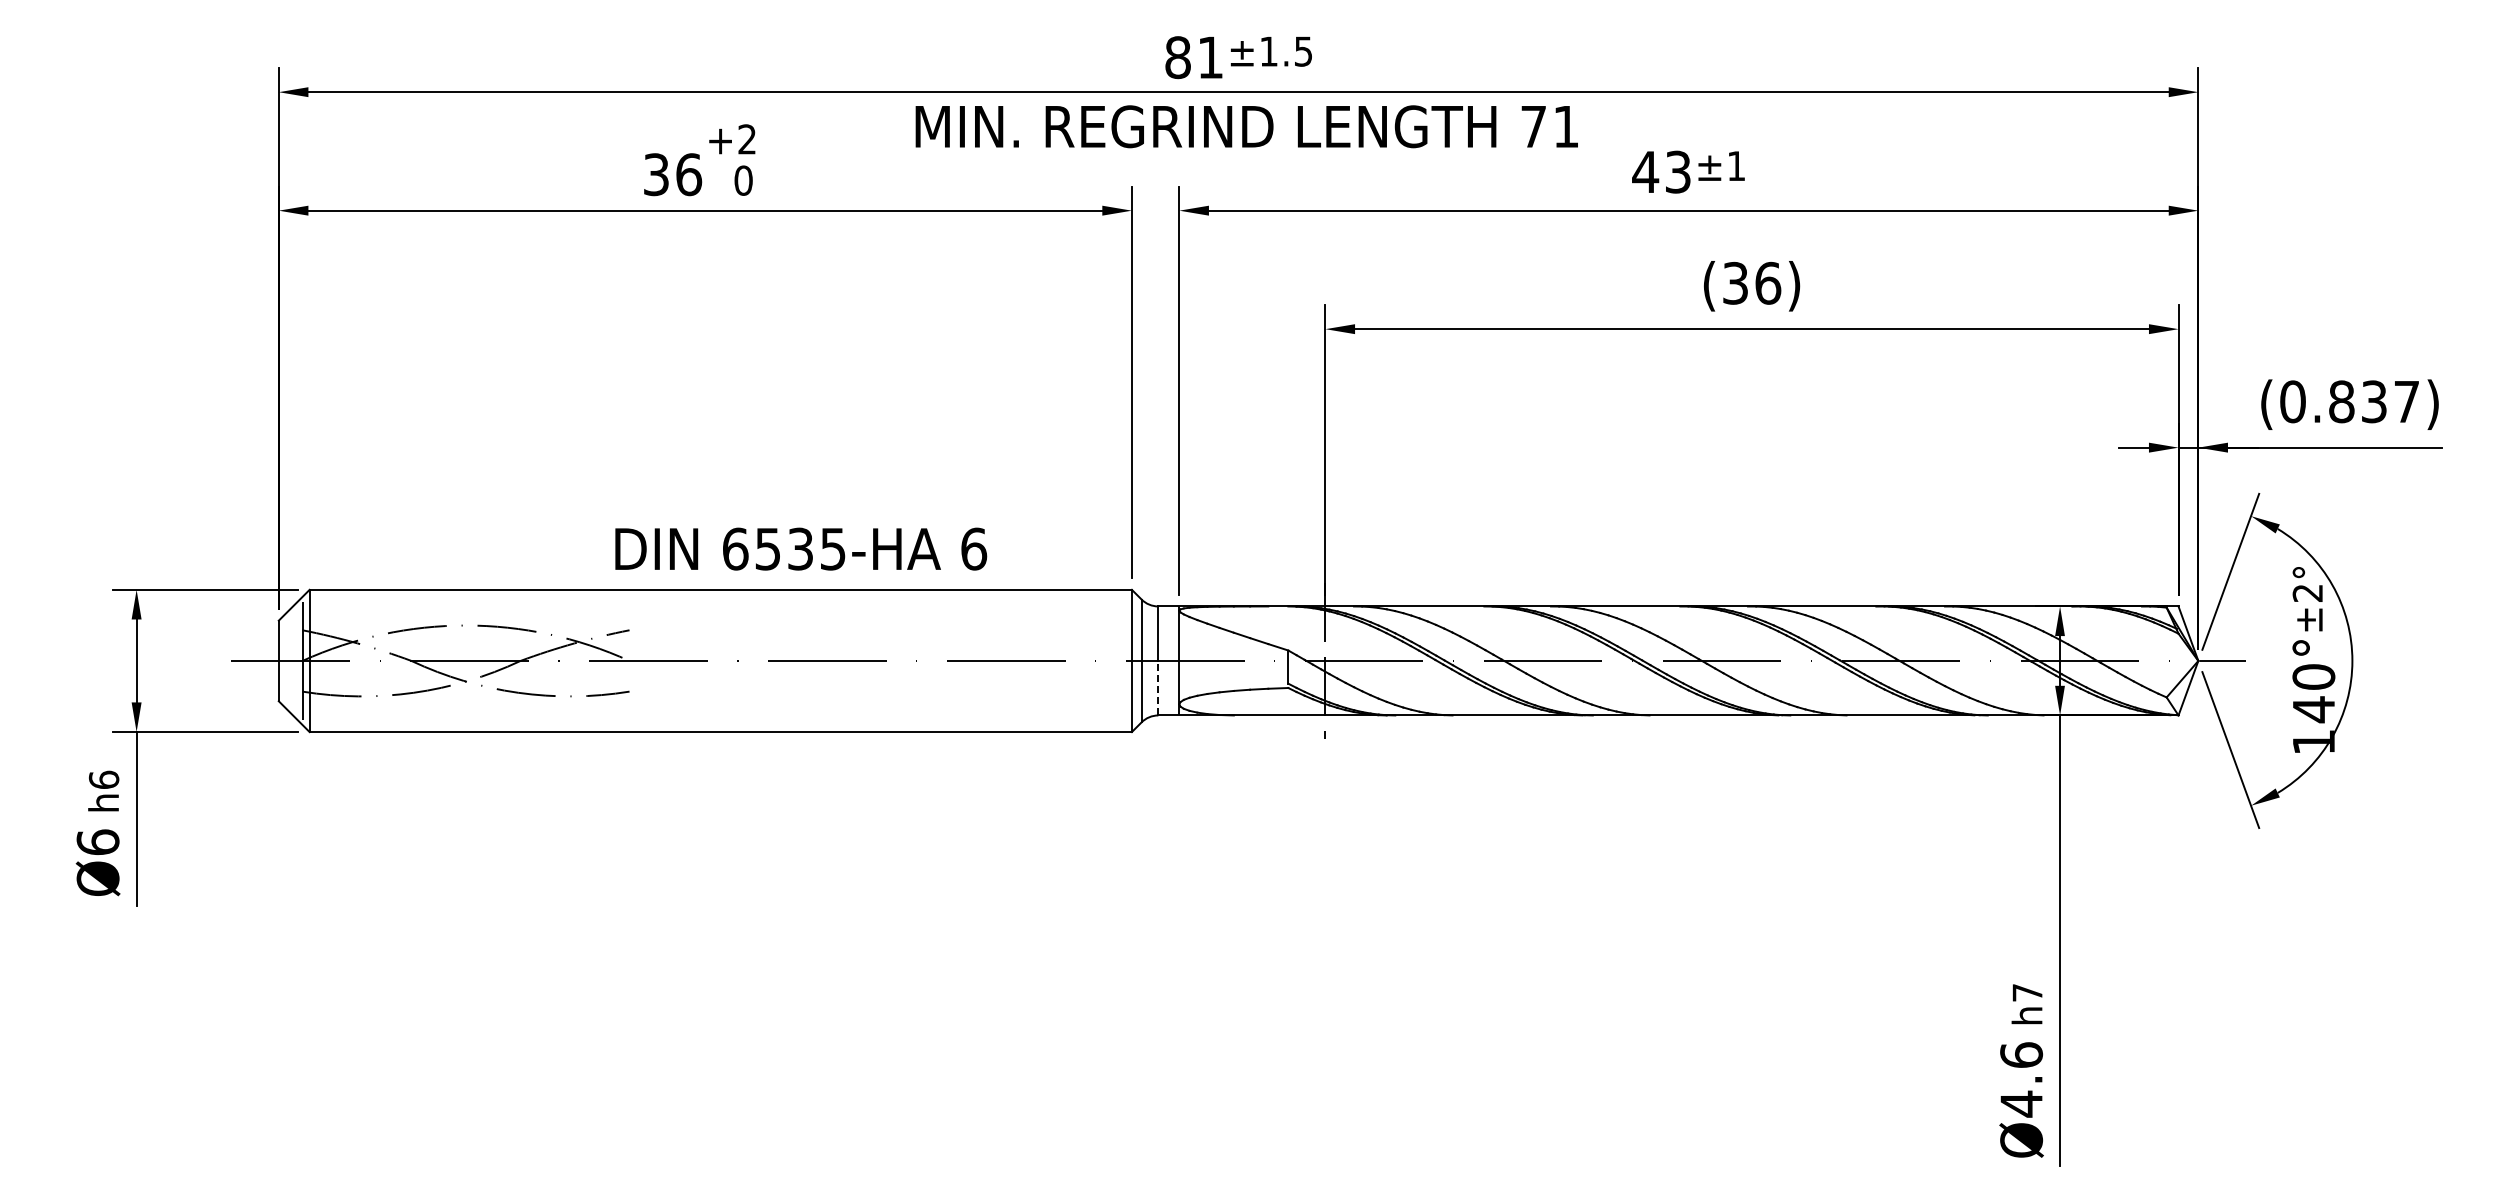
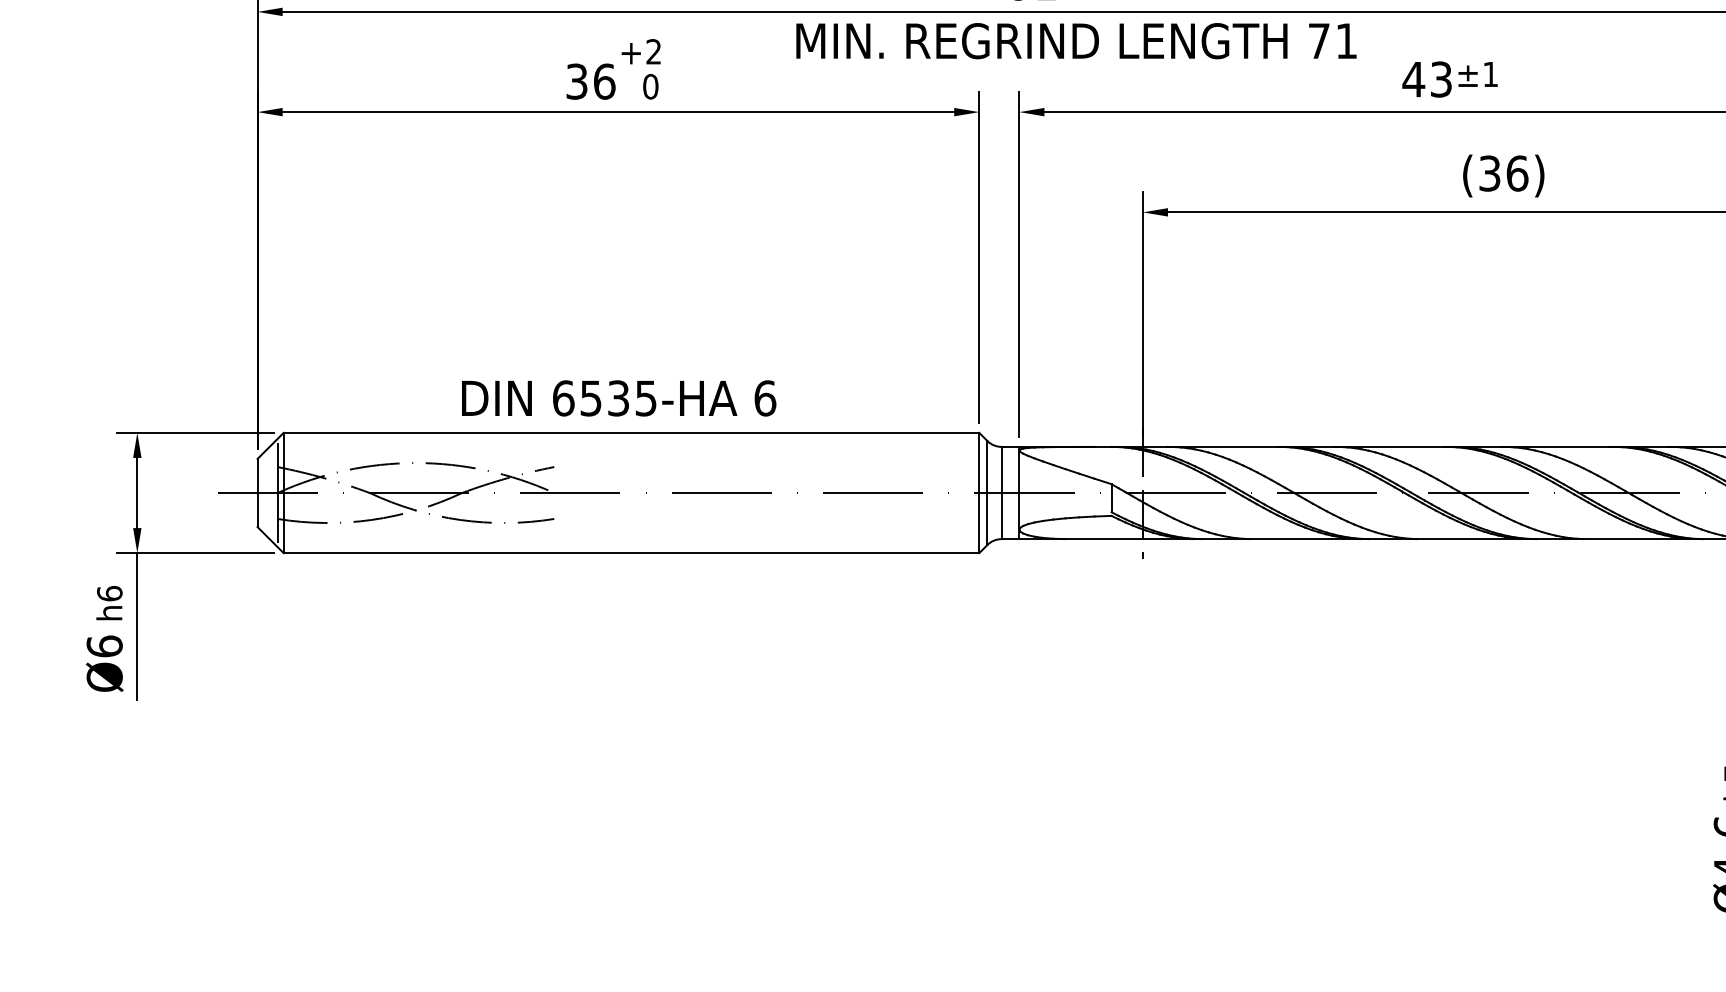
text: (801, 548) -> (619, 397), moved
line: (1158, 687) -> (1001, 515), dashed -> solid

